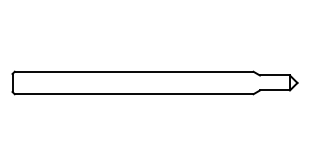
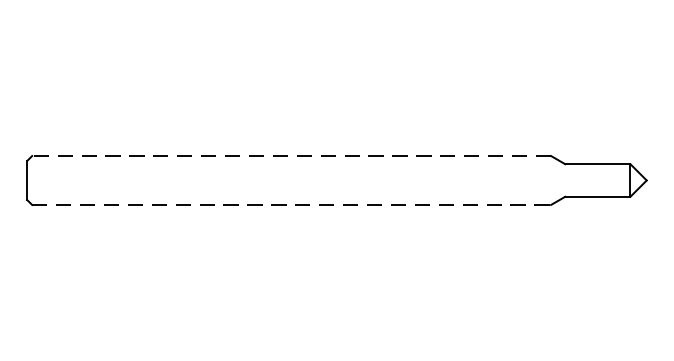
line: (133, 71) -> (290, 155), solid -> dashed
line: (134, 94) -> (292, 205), solid -> dashed

